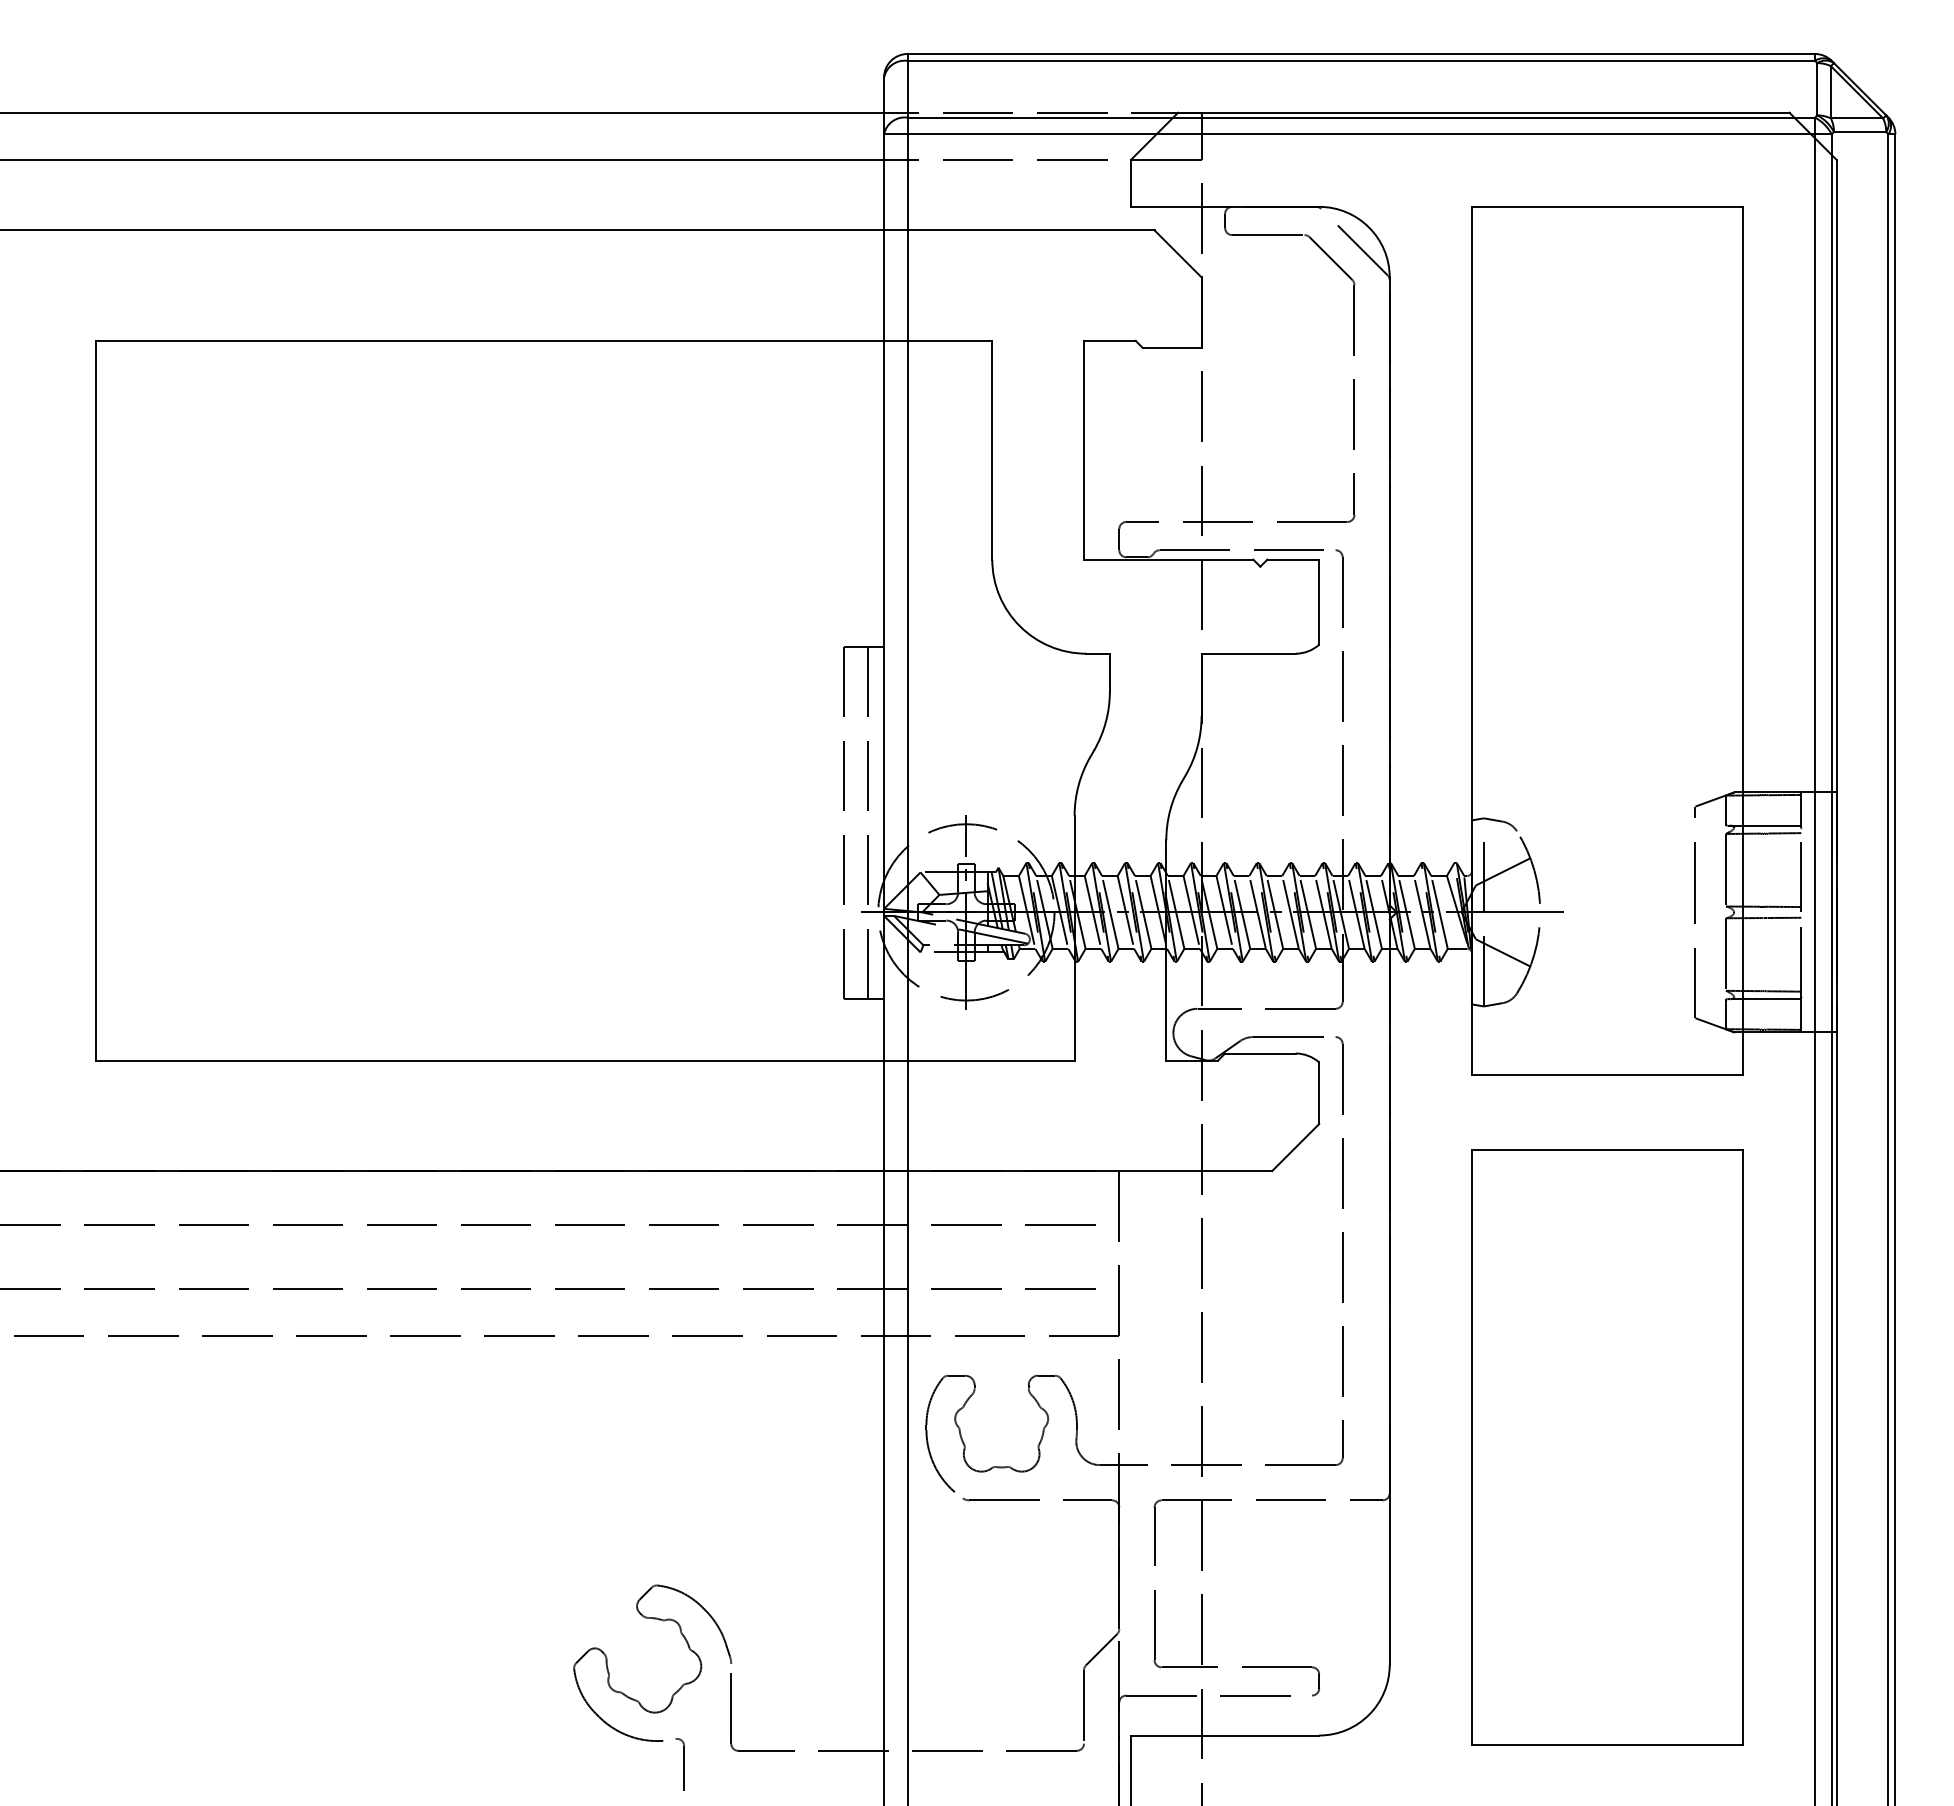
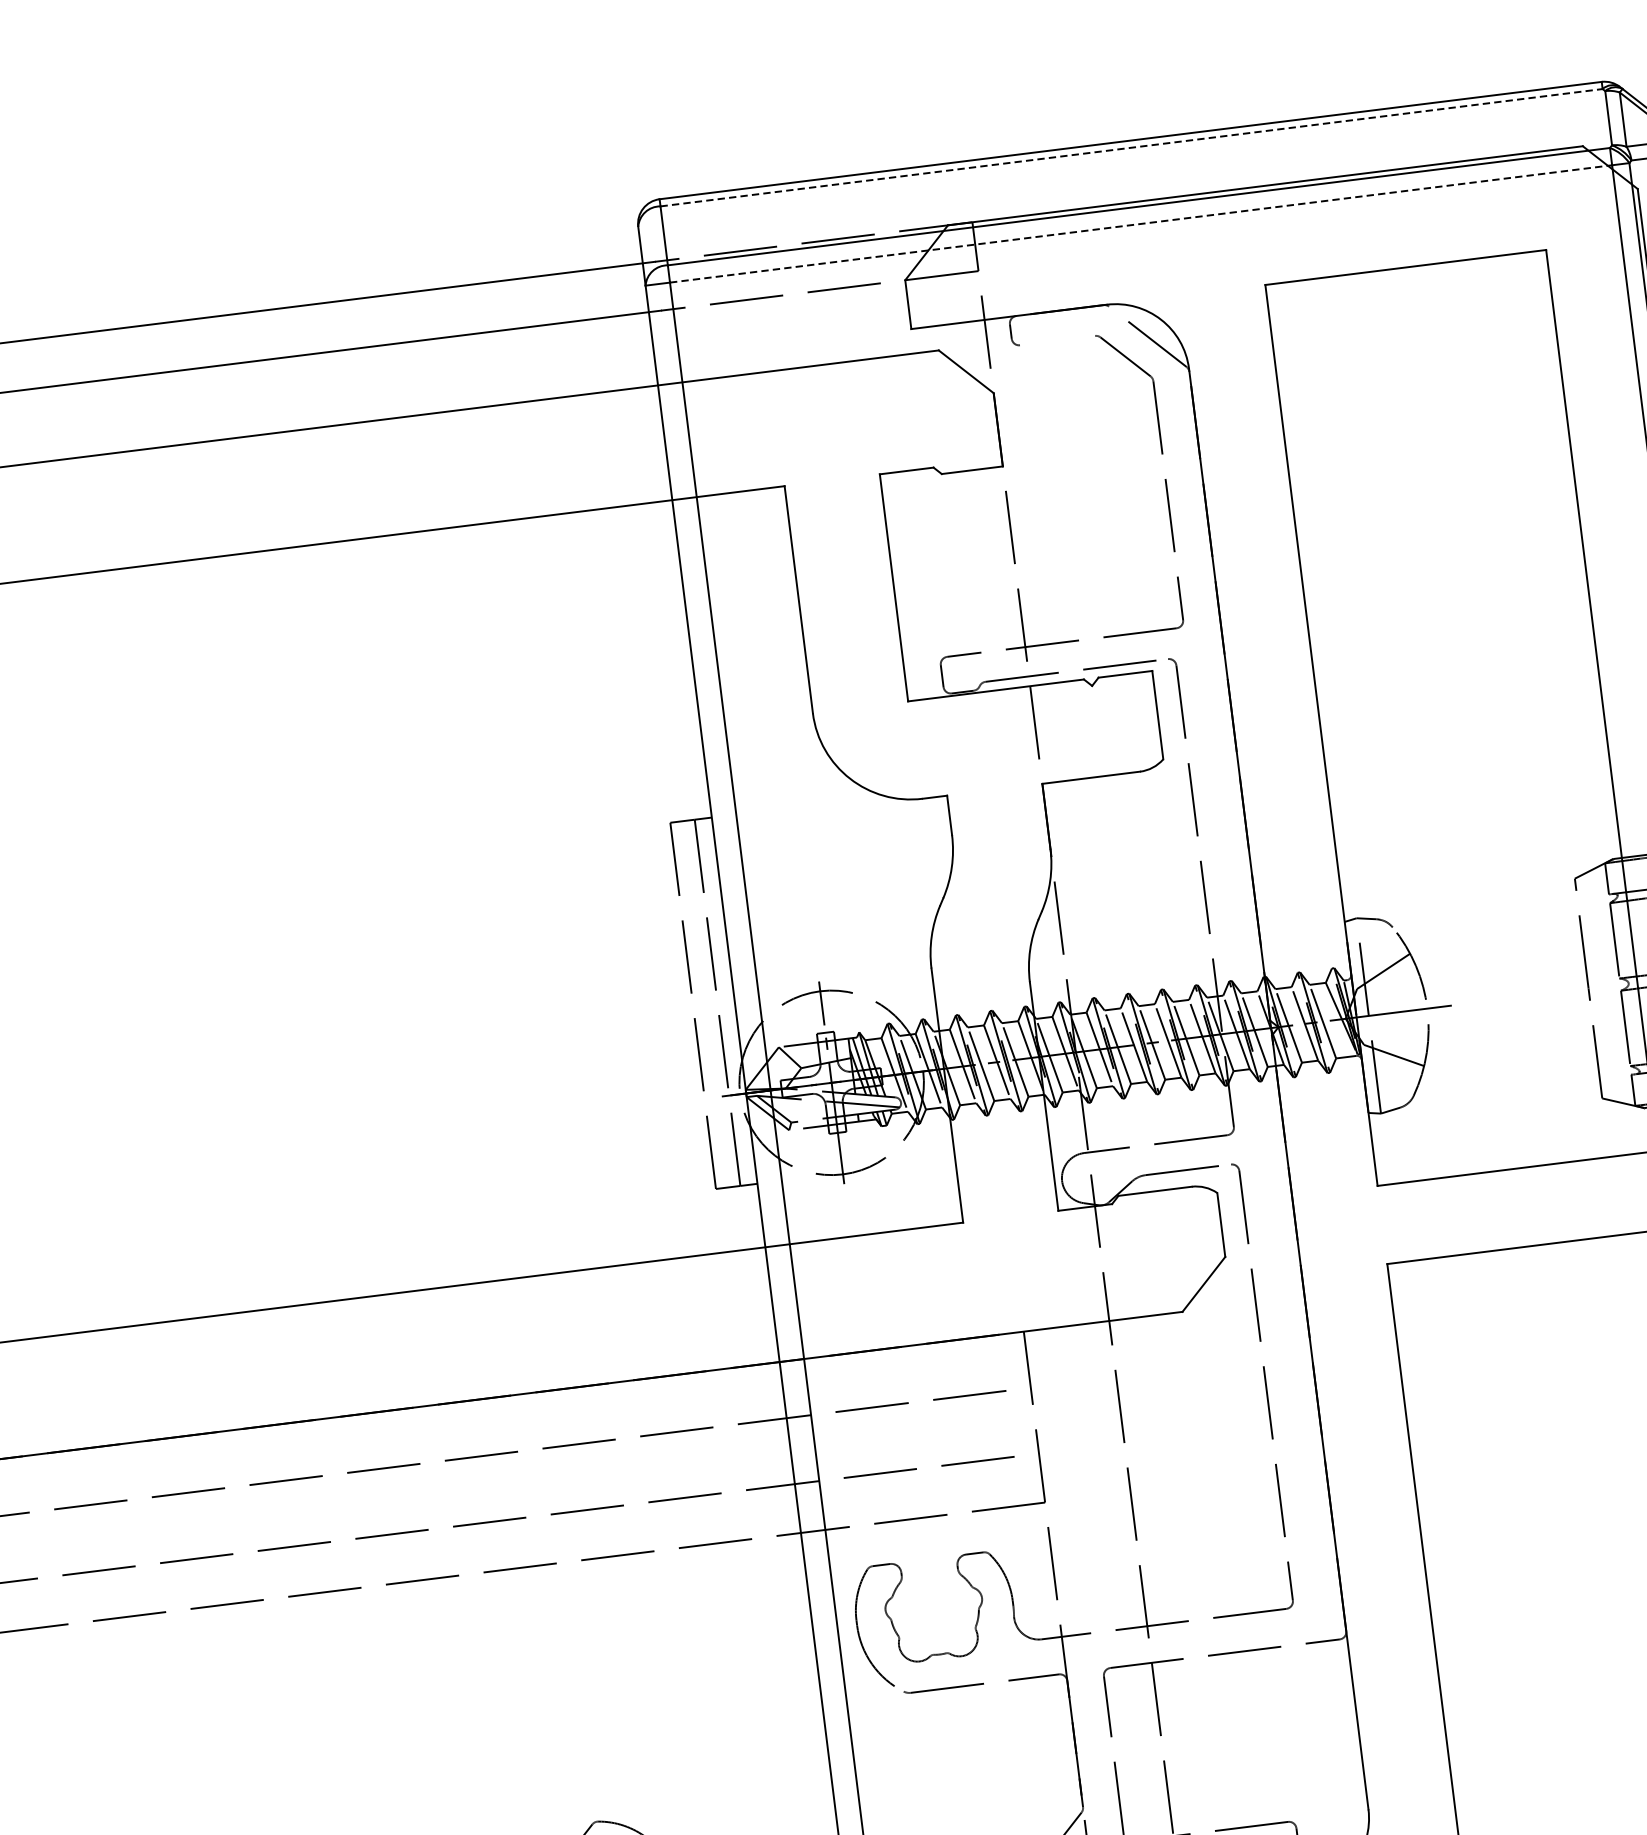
line: (1361, 60) -> (1131, 147), solid -> dashed
line: (1361, 134) -> (1141, 224), solid -> dashed
line: (1268, 235) -> (1057, 341), removed

